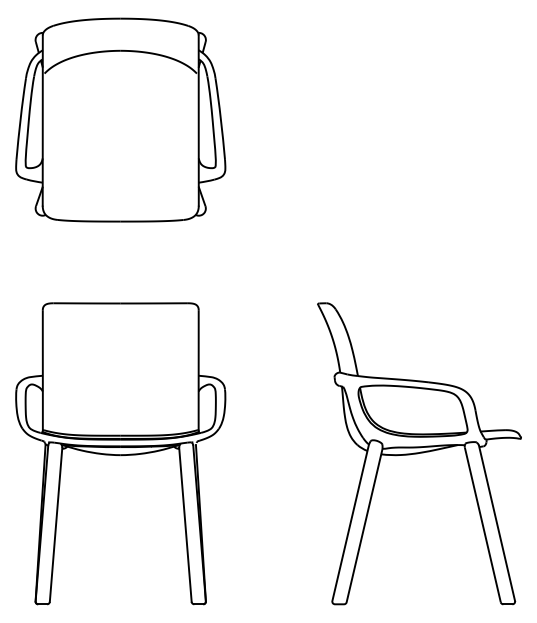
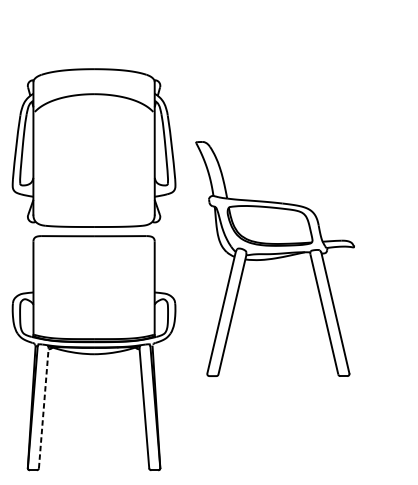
part: (120, 119) -> (93, 147), moved
part: (419, 453) -> (275, 258), moved
line: (56, 524) -> (44, 408), solid -> dashed

